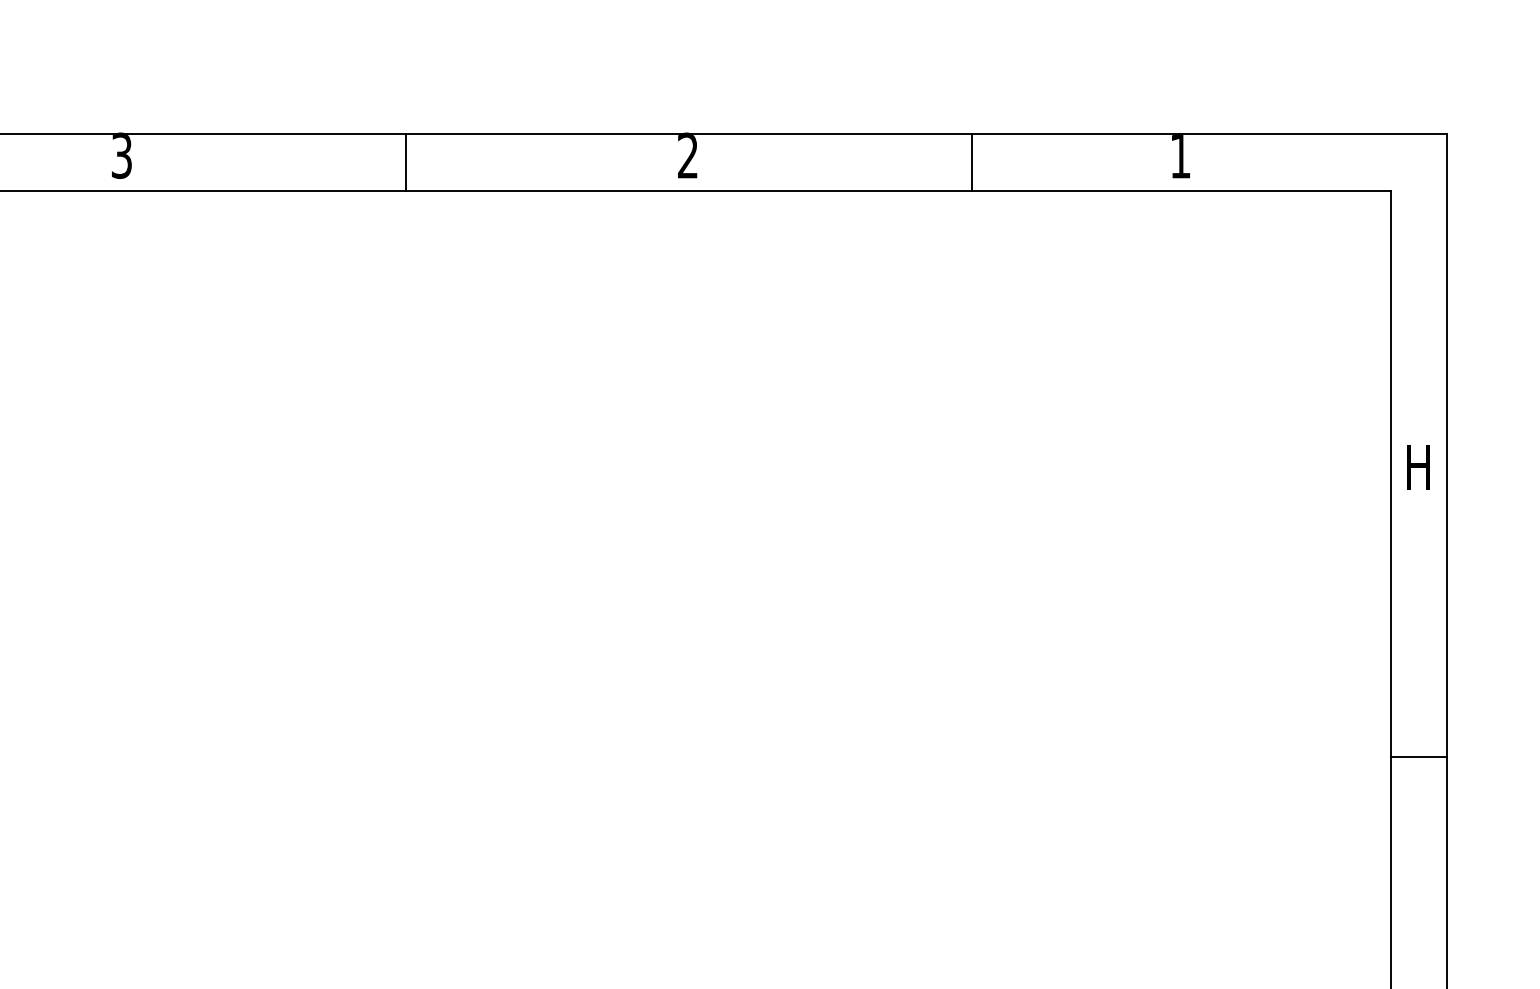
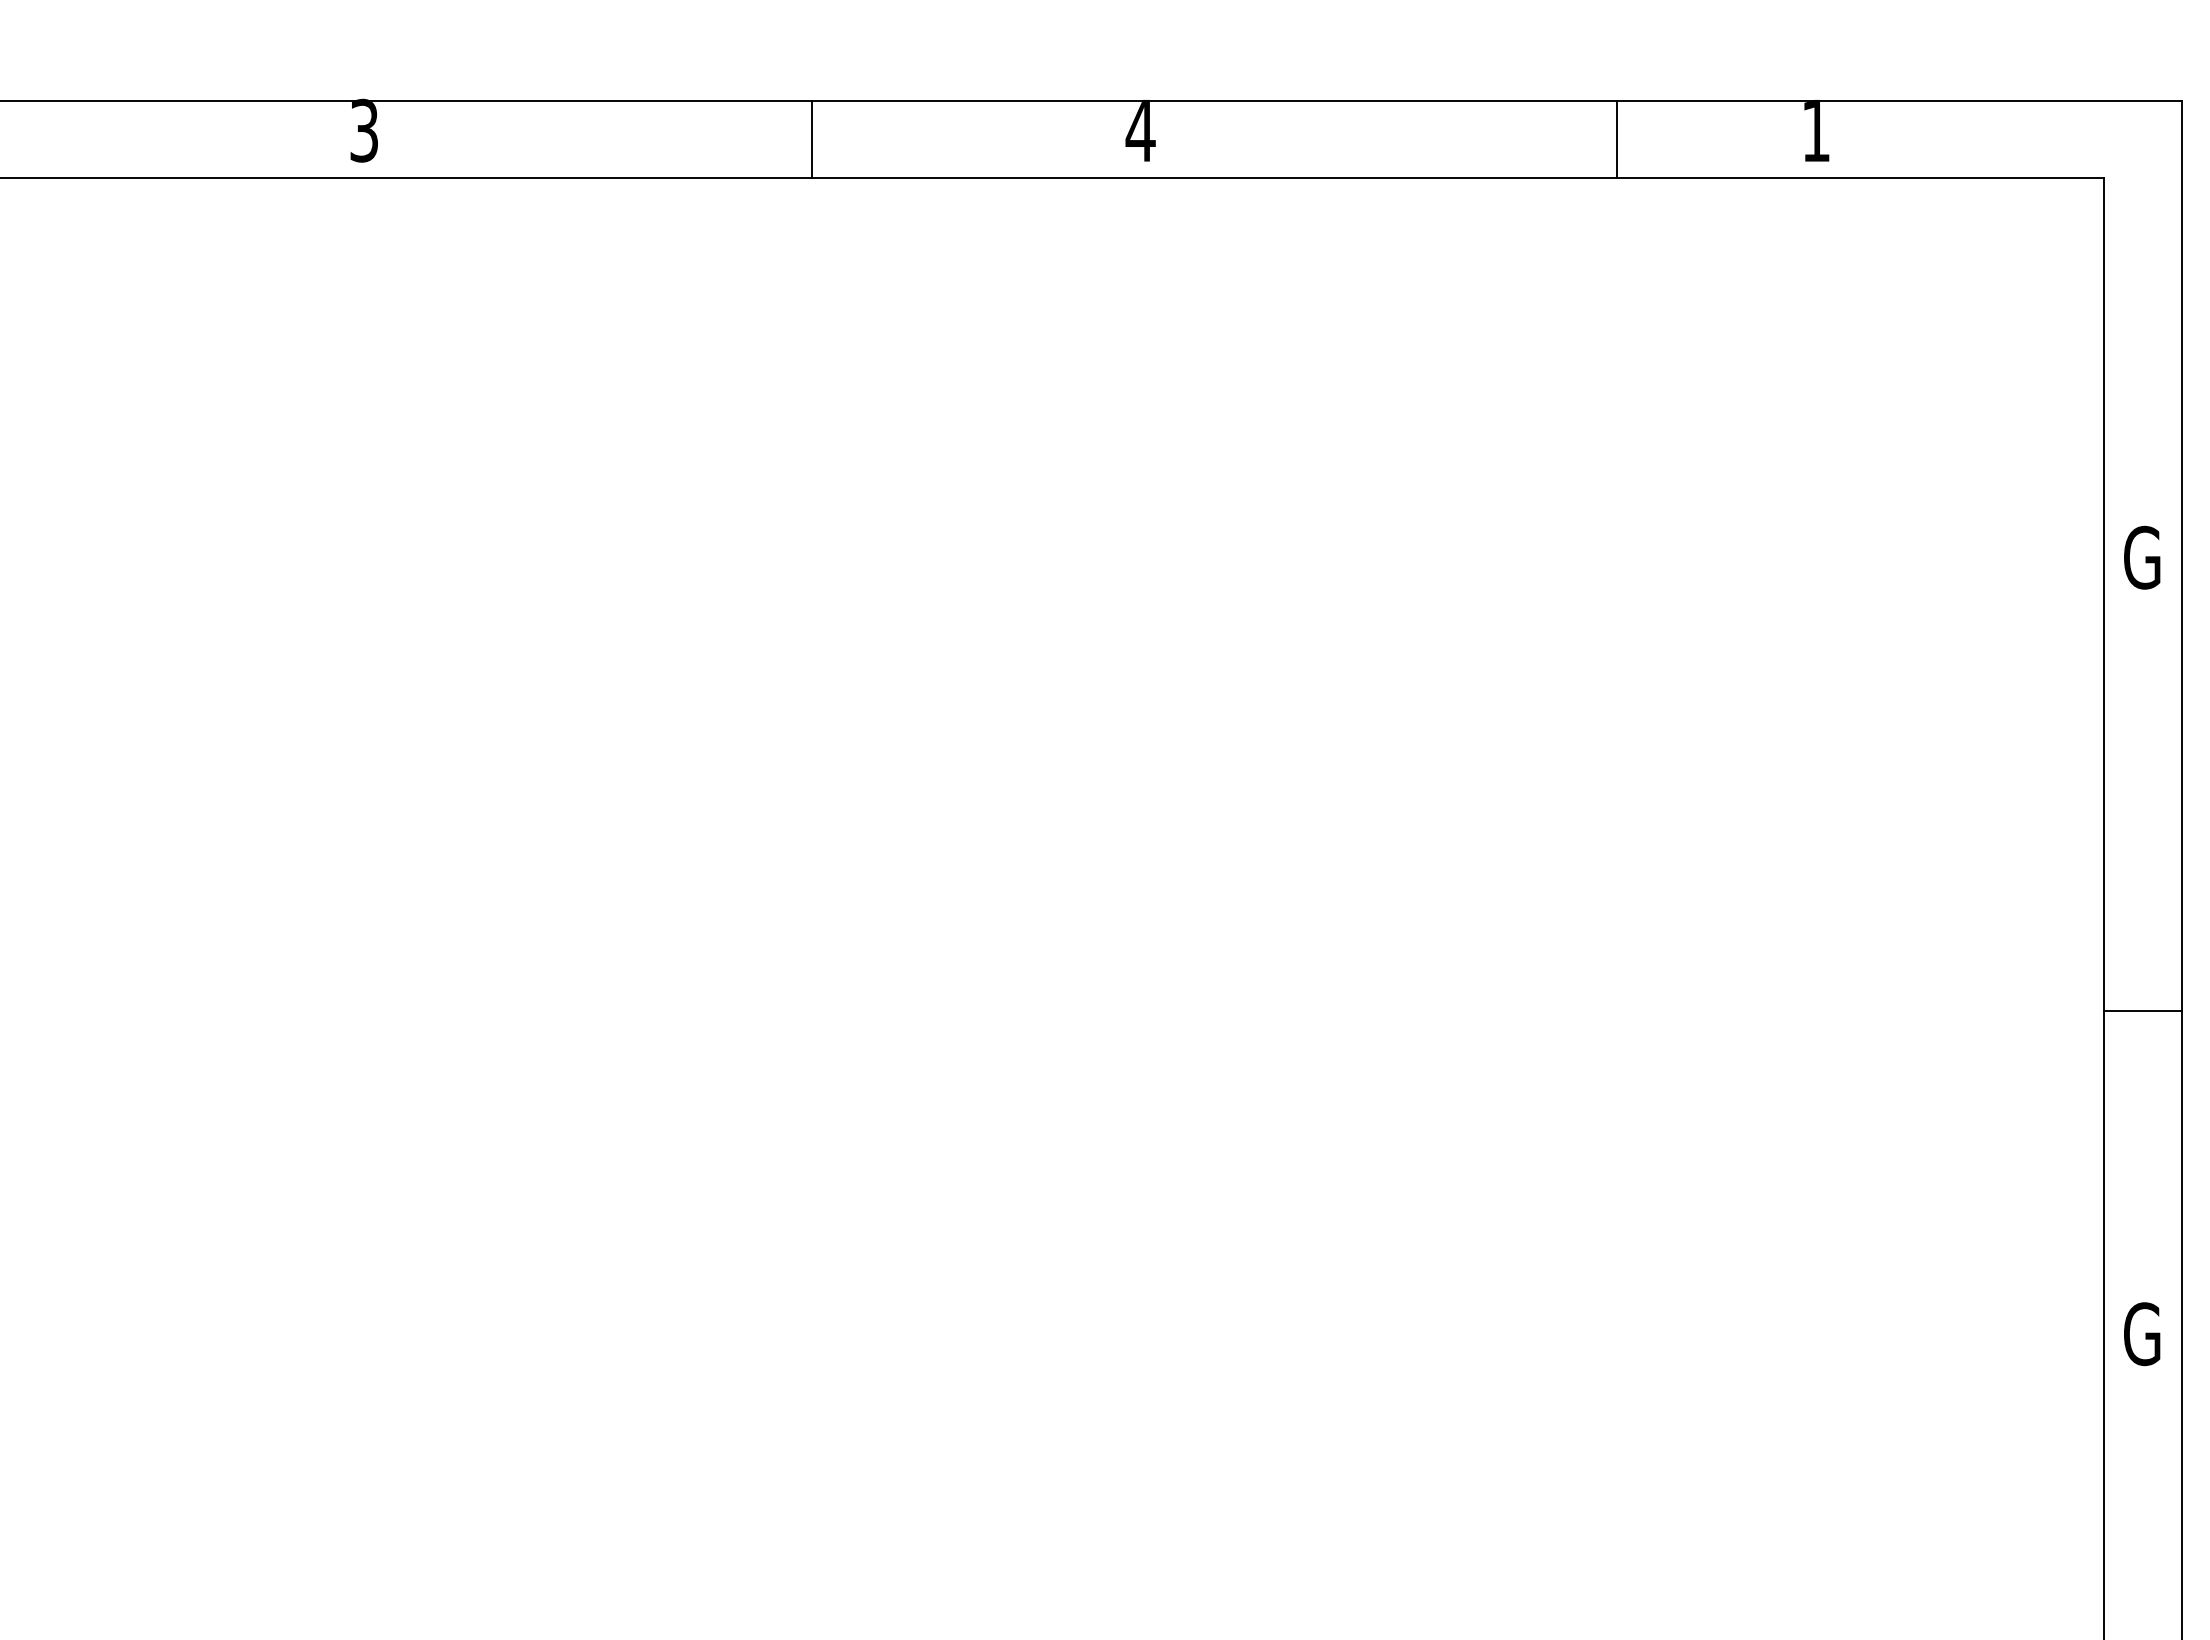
text: (687, 154) -> (1140, 129), 2 -> 4
line: (405, 162) -> (812, 139), moved
line: (971, 162) -> (1616, 139), moved
text: (1418, 466) -> (2142, 557), H -> G
line: (1418, 756) -> (2142, 1010), moved

